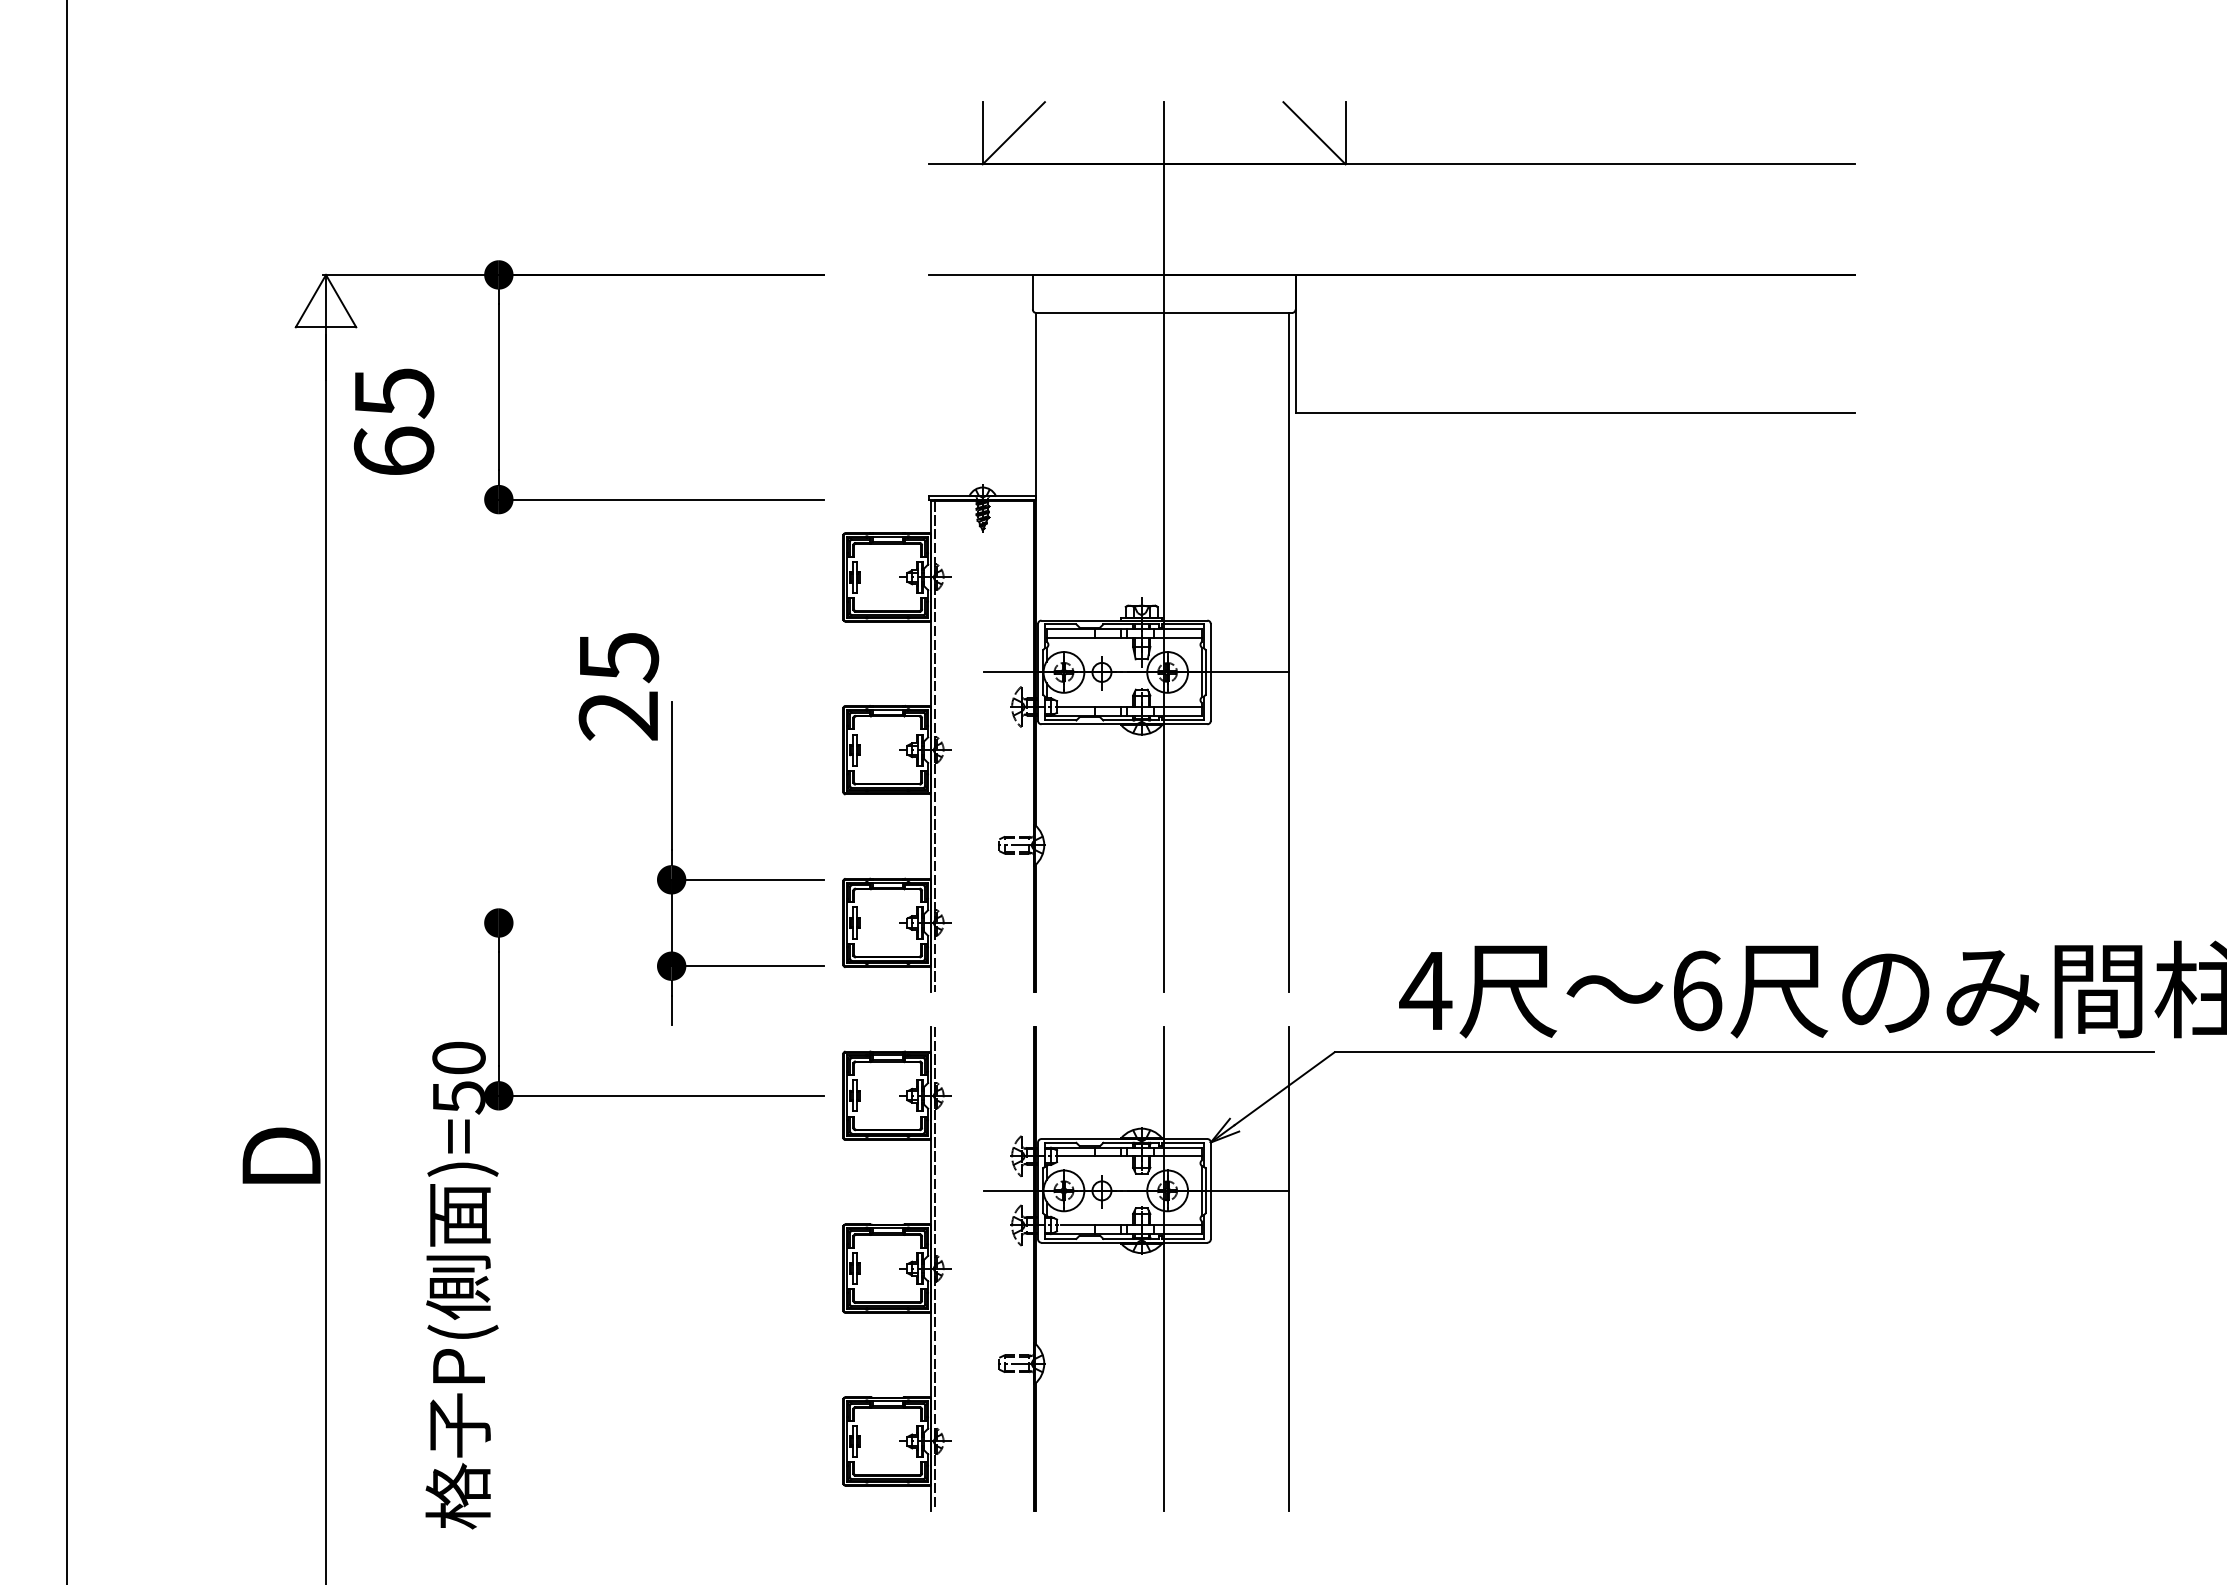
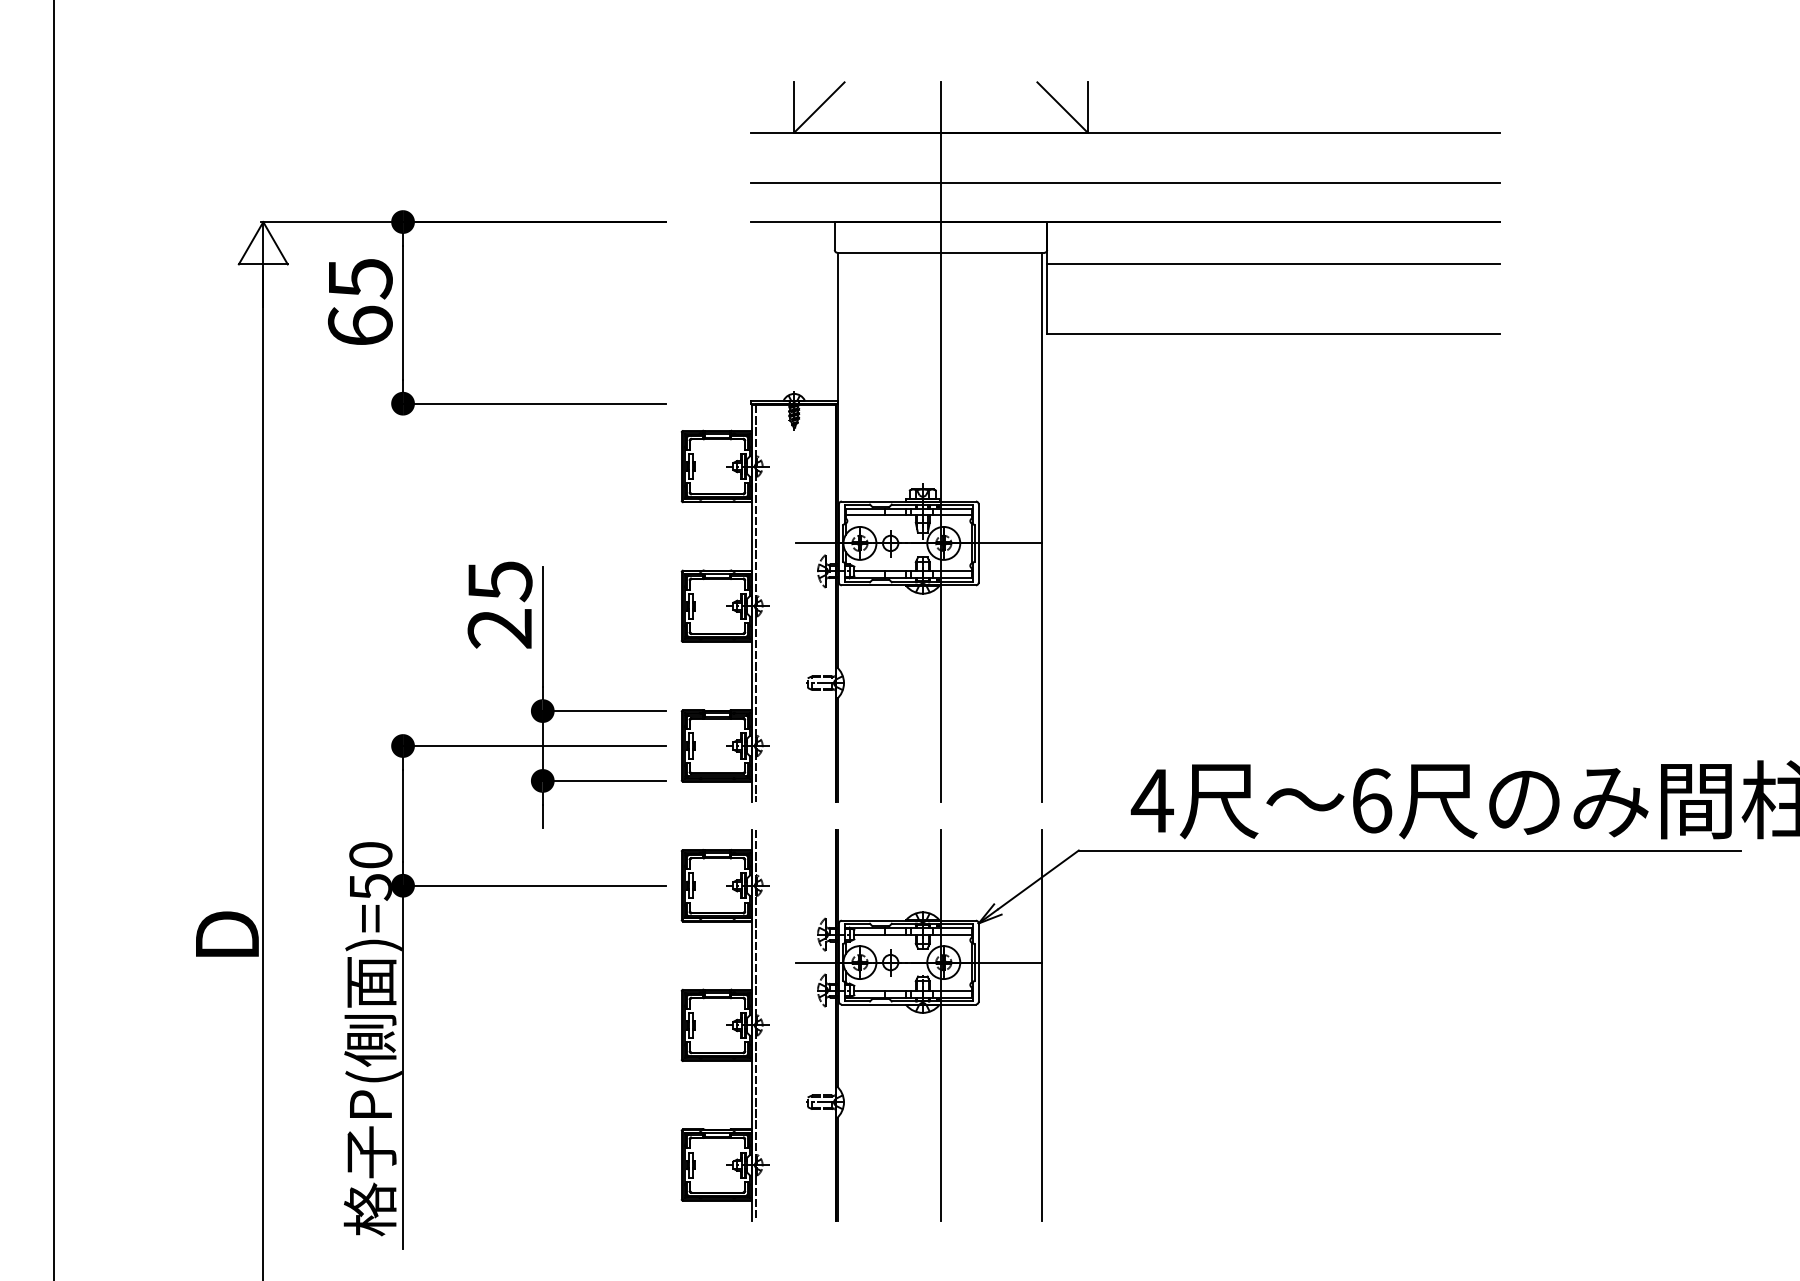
line: (1392, 226) -> (1125, 182), added
line: (1575, 326) -> (1273, 263), added
text: (394, 421) -> (360, 301), moved
text: (618, 686) -> (499, 604), moved
line: (659, 923) -> (532, 746), added
line: (498, 1320) -> (402, 1067), added

